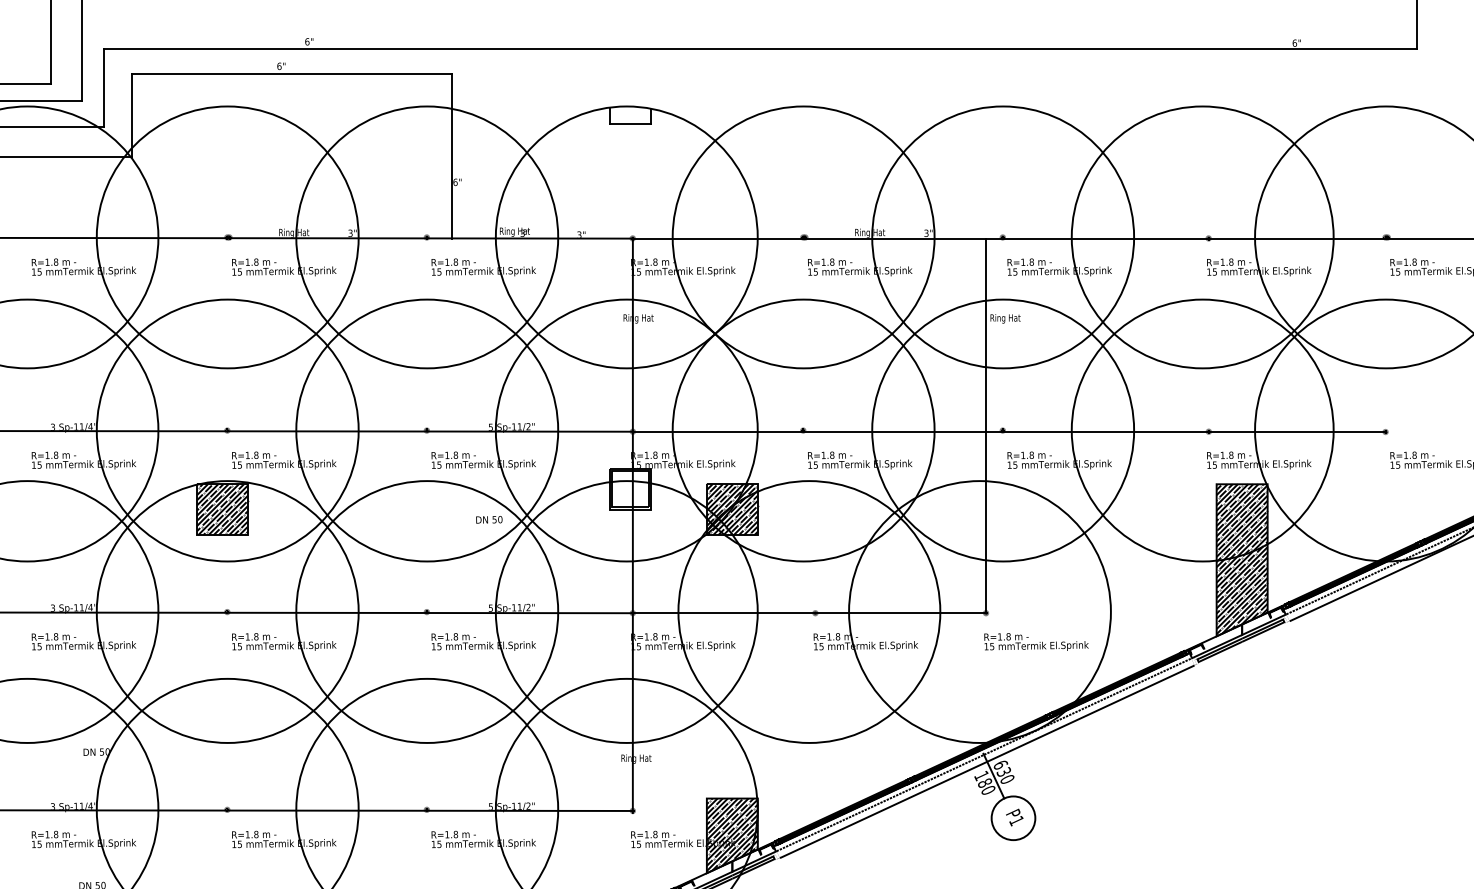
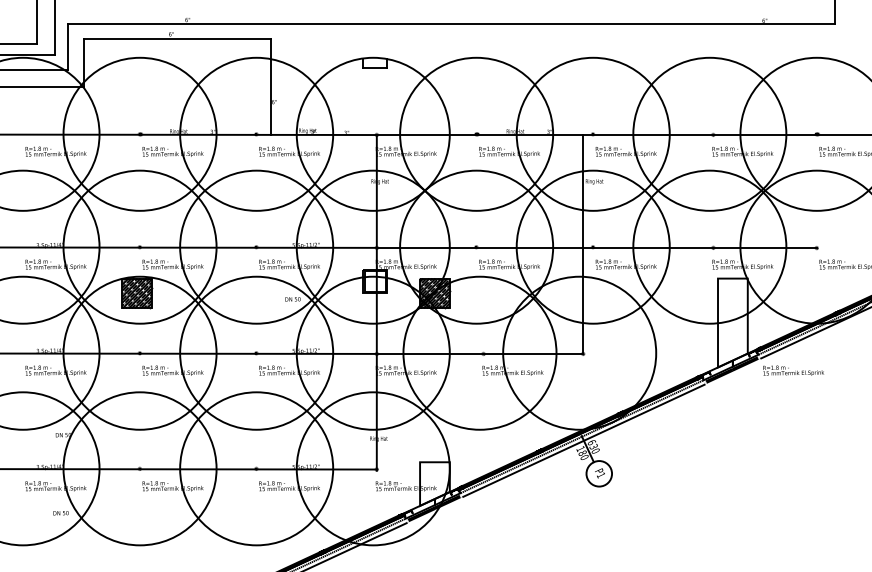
hatch: (1241, 559) -> (732, 322), removed
text: (1036, 641) -> (793, 370), moved
hatch: (731, 834) -> (434, 483), removed

